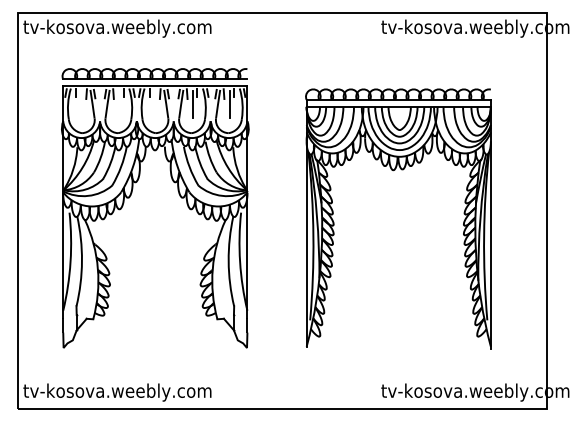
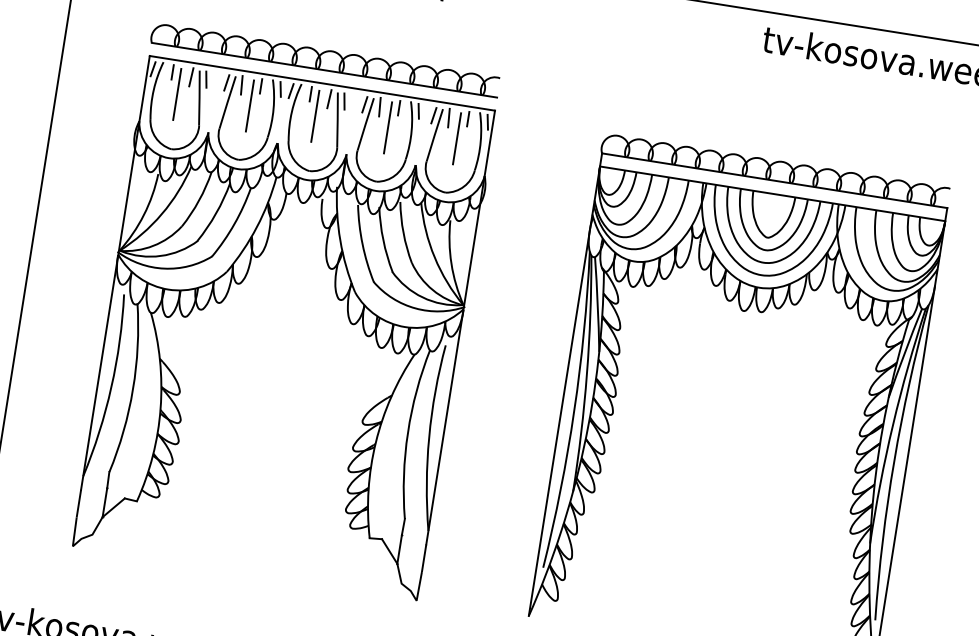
line: (80, 103) -> (177, 93), added
line: (119, 103) -> (250, 104), added
line: (154, 103) -> (315, 115), added

